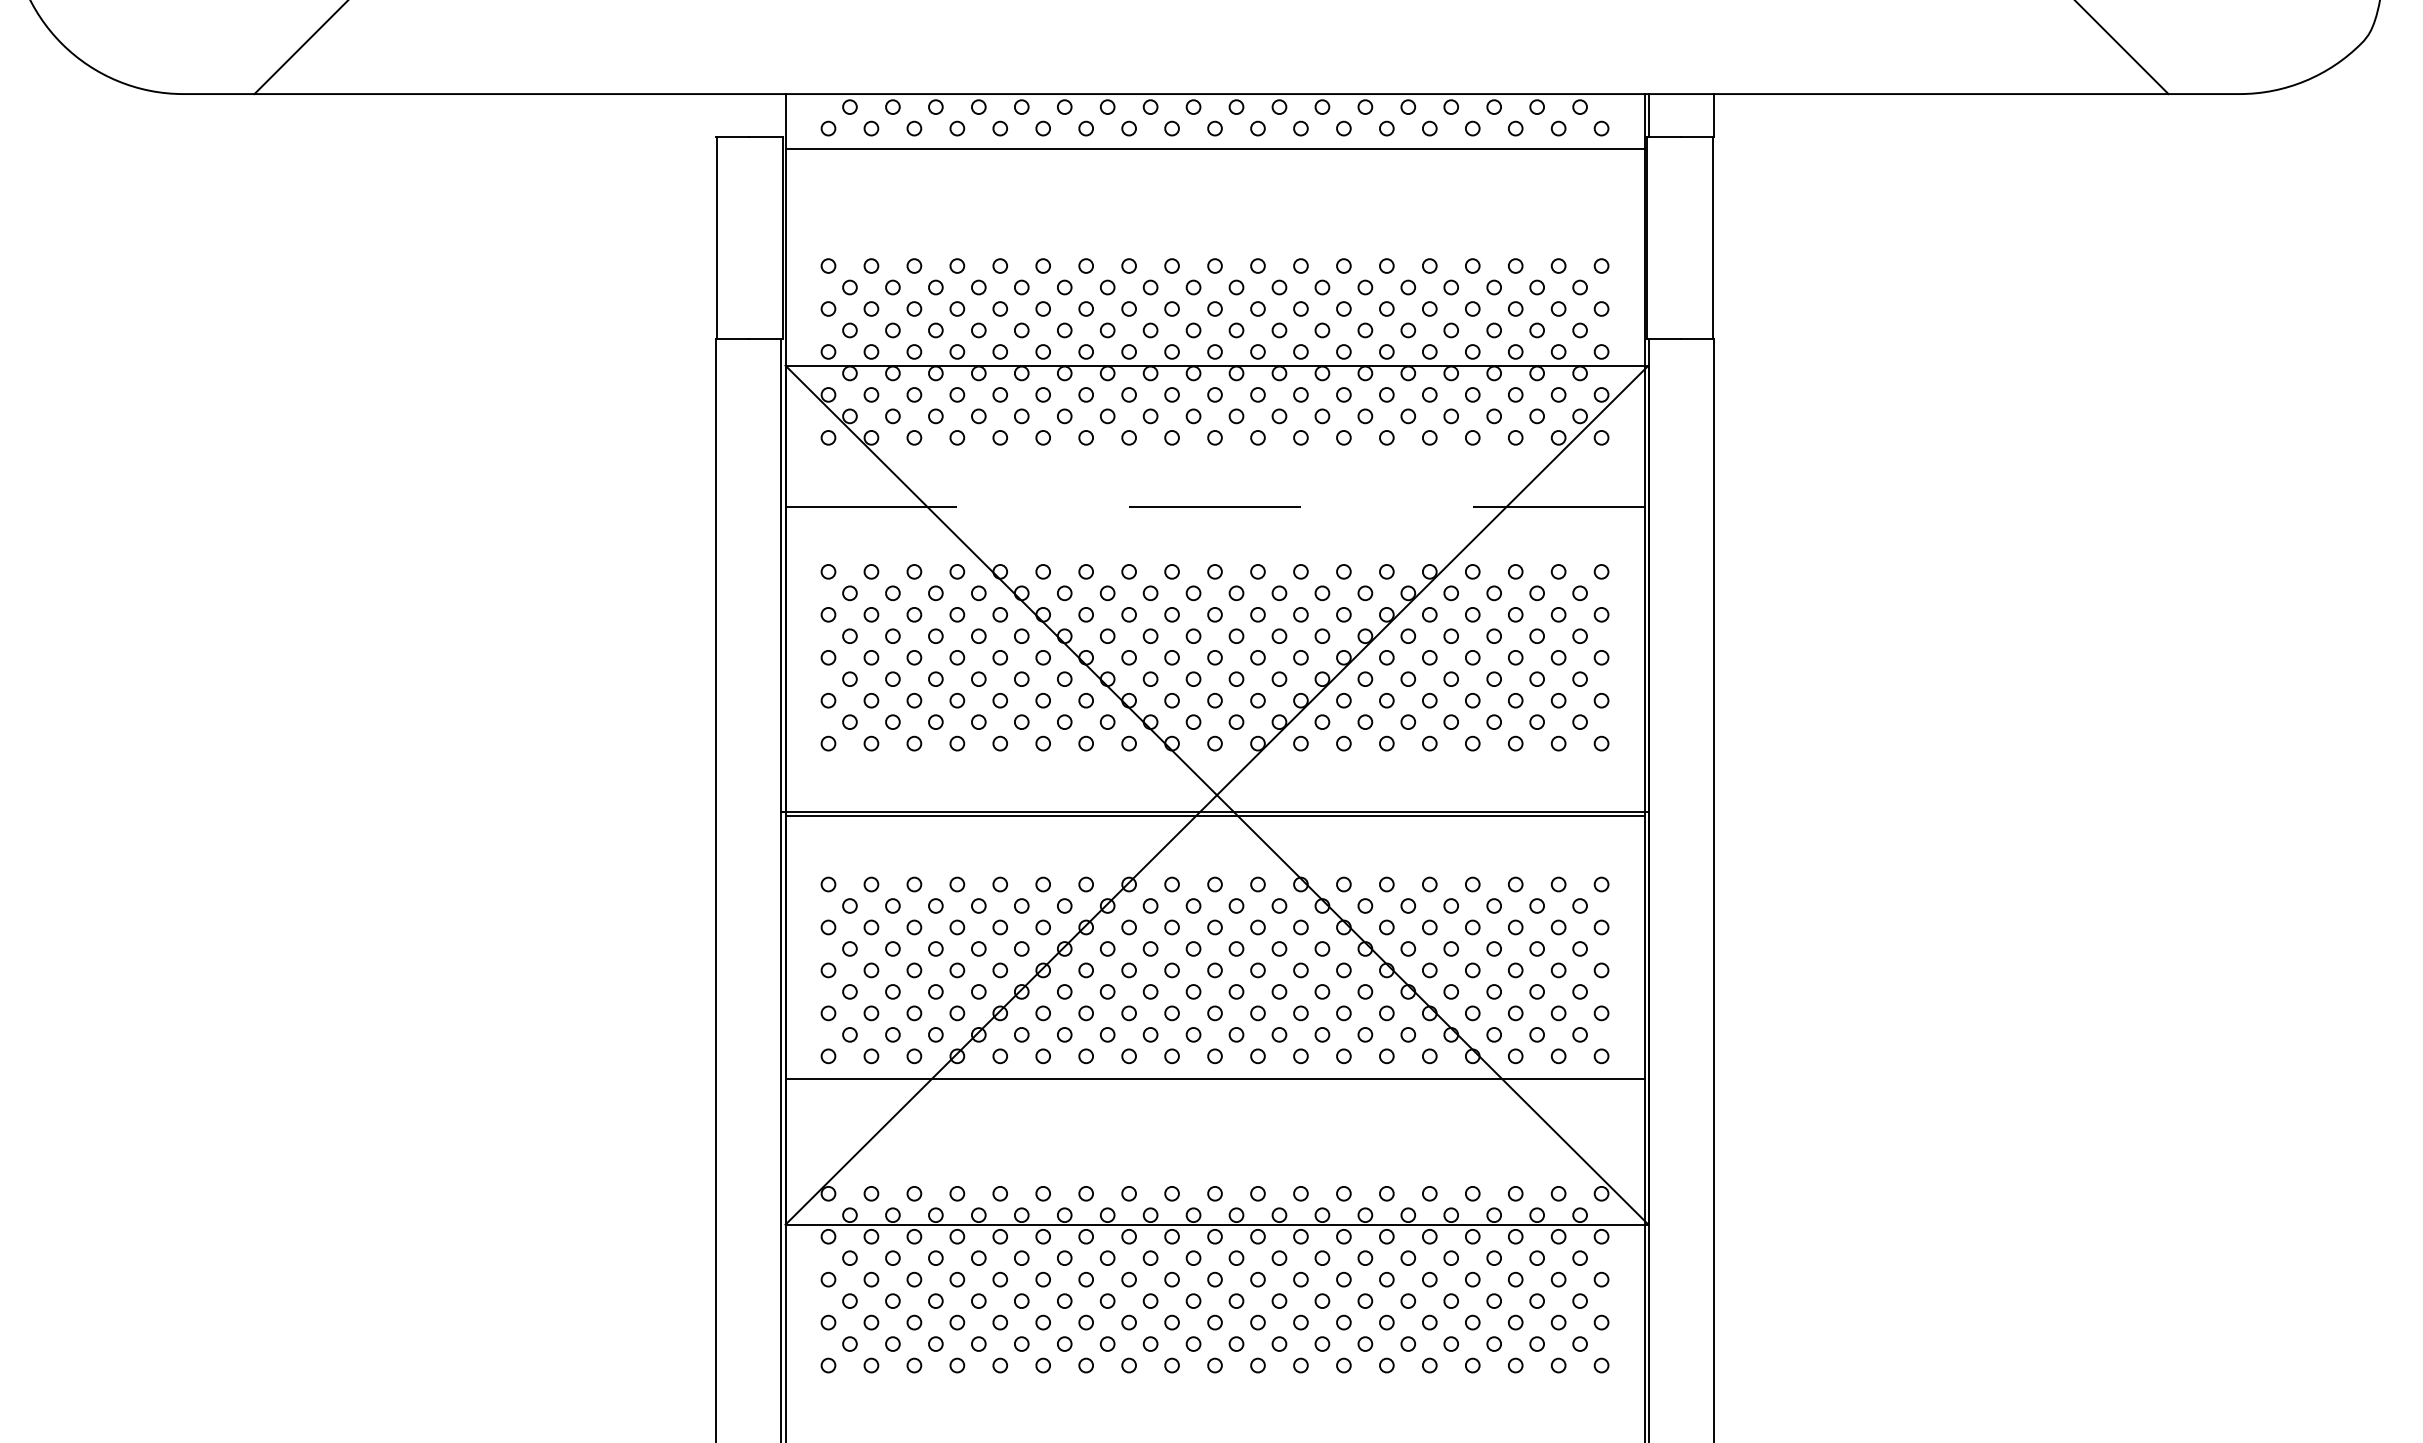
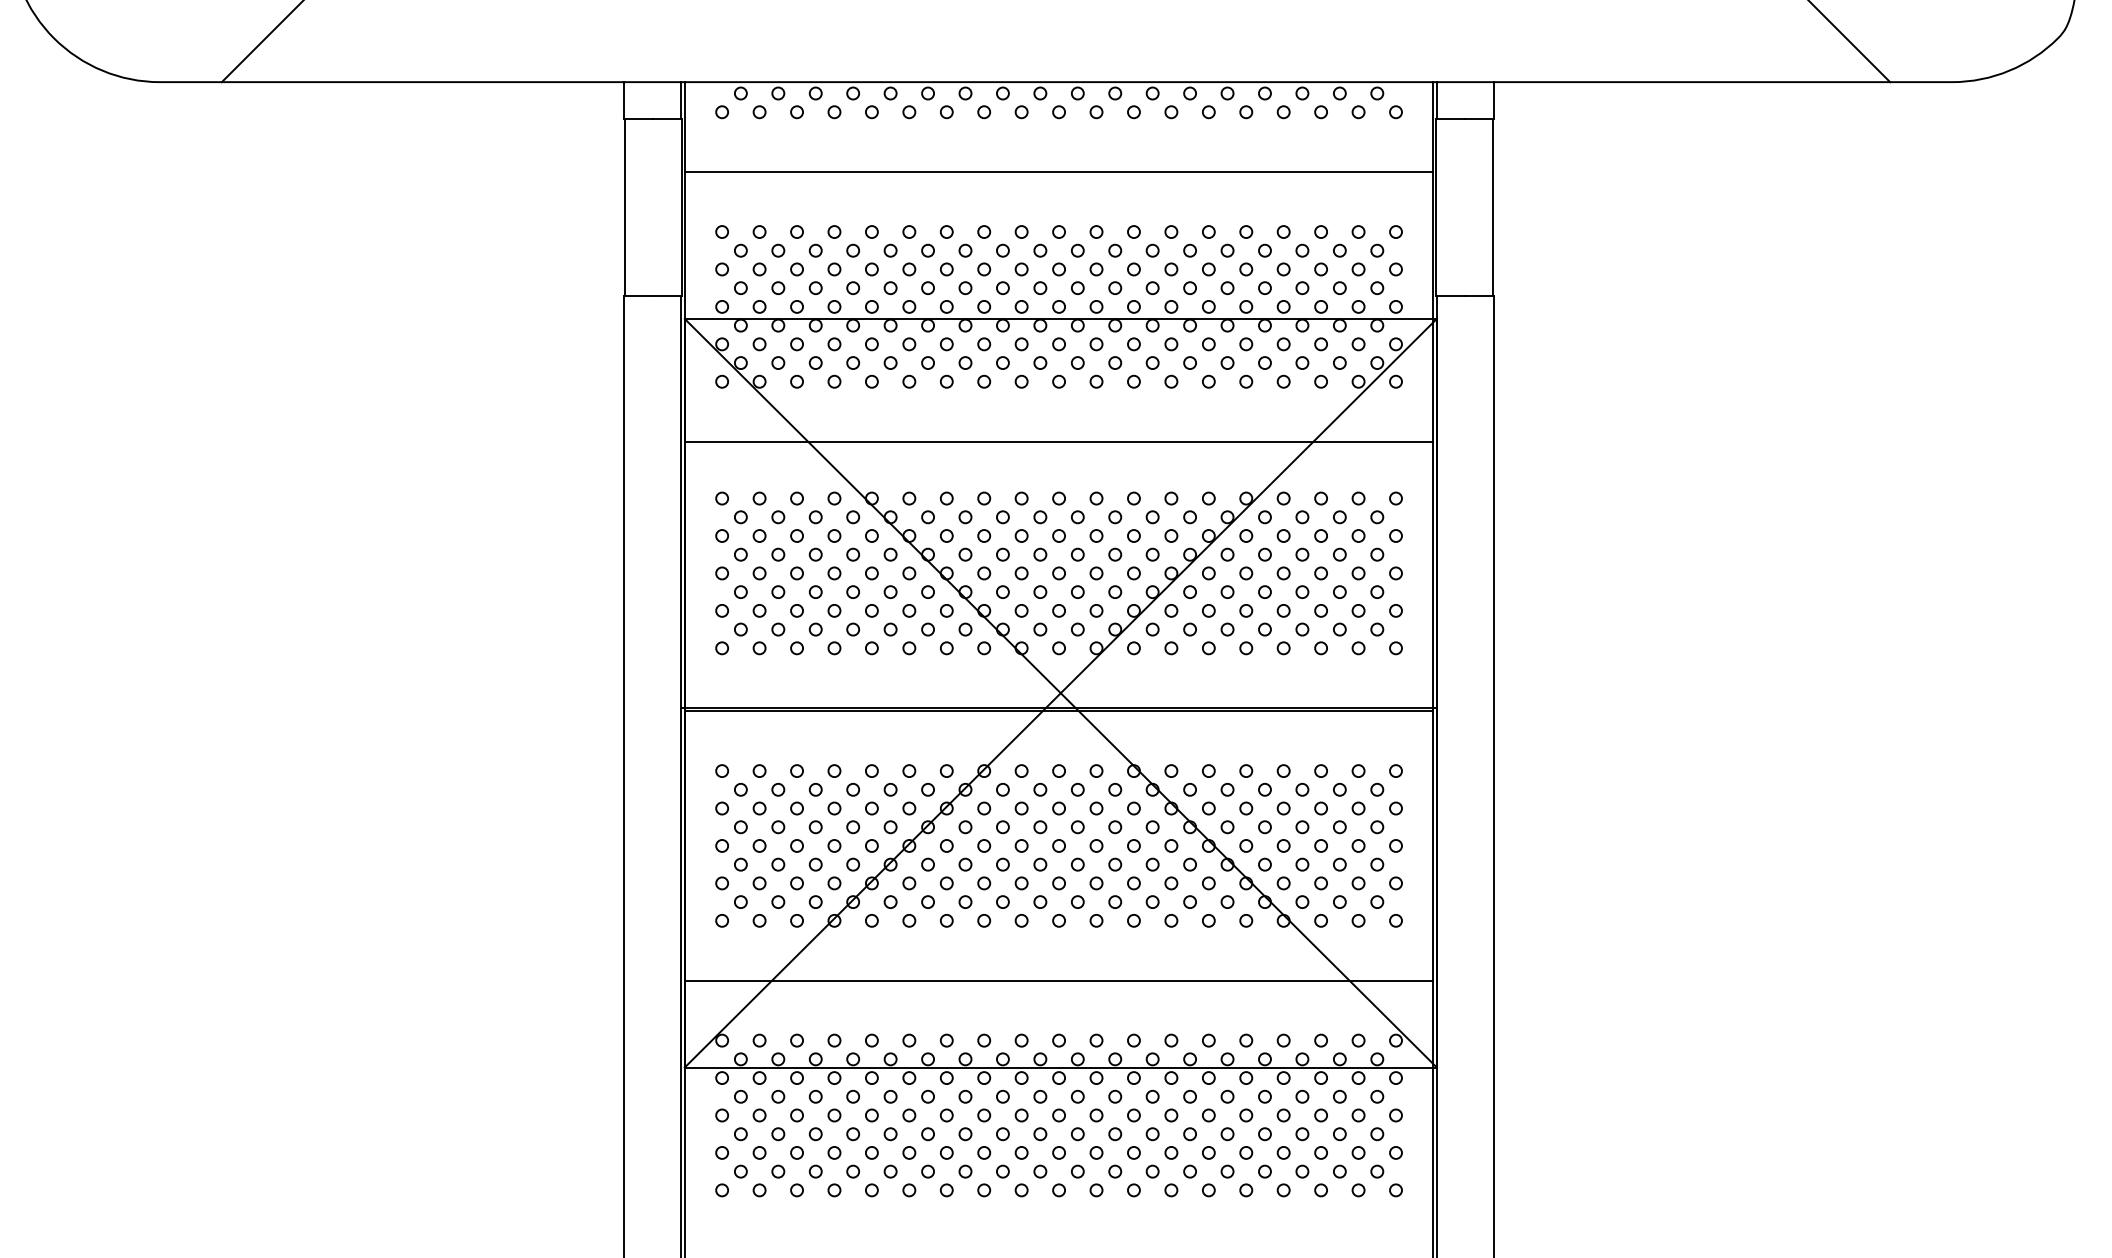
line: (715, 115) -> (623, 100), added
line: (781, 115) -> (681, 100), added
line: (1214, 149) -> (1058, 172), moved
line: (1215, 506) -> (1059, 441), dashed -> solid
line: (1214, 1079) -> (1058, 981), moved

